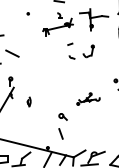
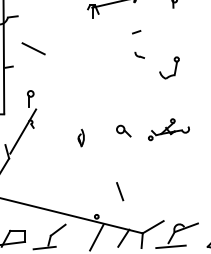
part: (88, 51) -> (169, 68), moved
part: (28, 101) -> (80, 137), moved
part: (62, 116) -> (122, 130), moved

